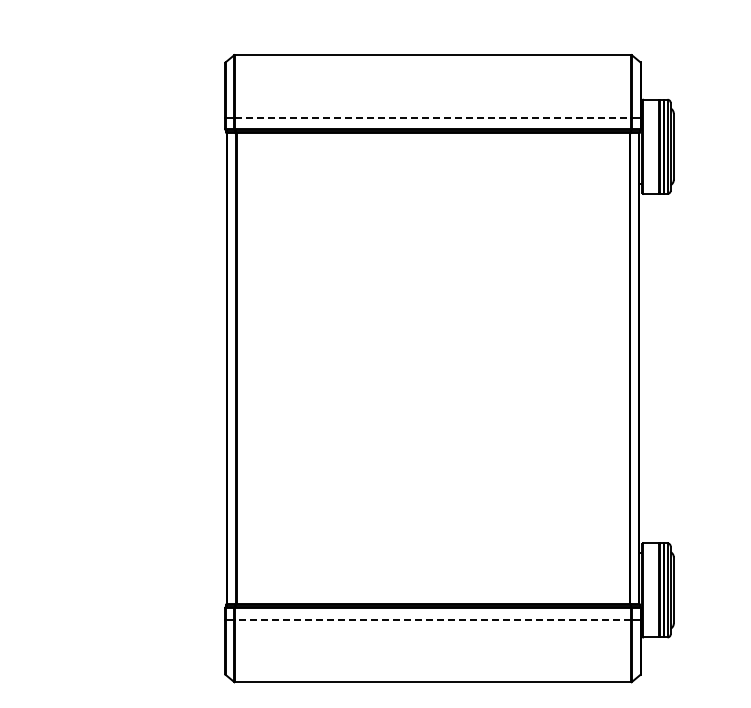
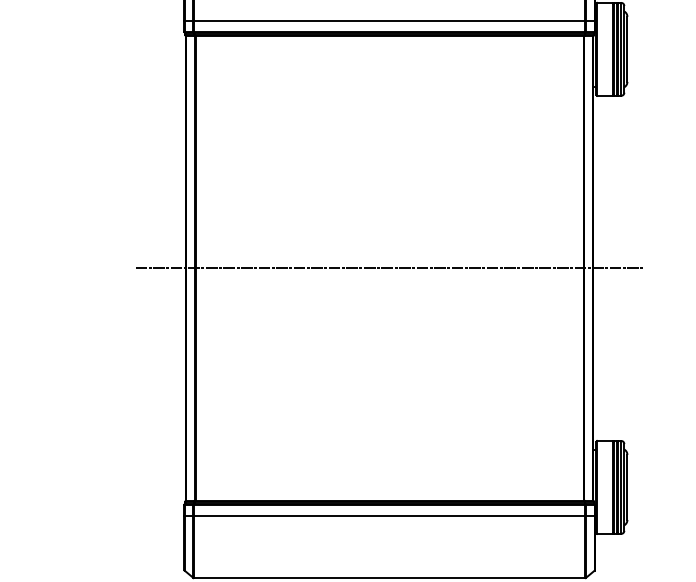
line: (433, 117) -> (390, 20), dashed -> solid
line: (432, 368) -> (389, 268), added
line: (432, 619) -> (389, 516), dashed -> solid

